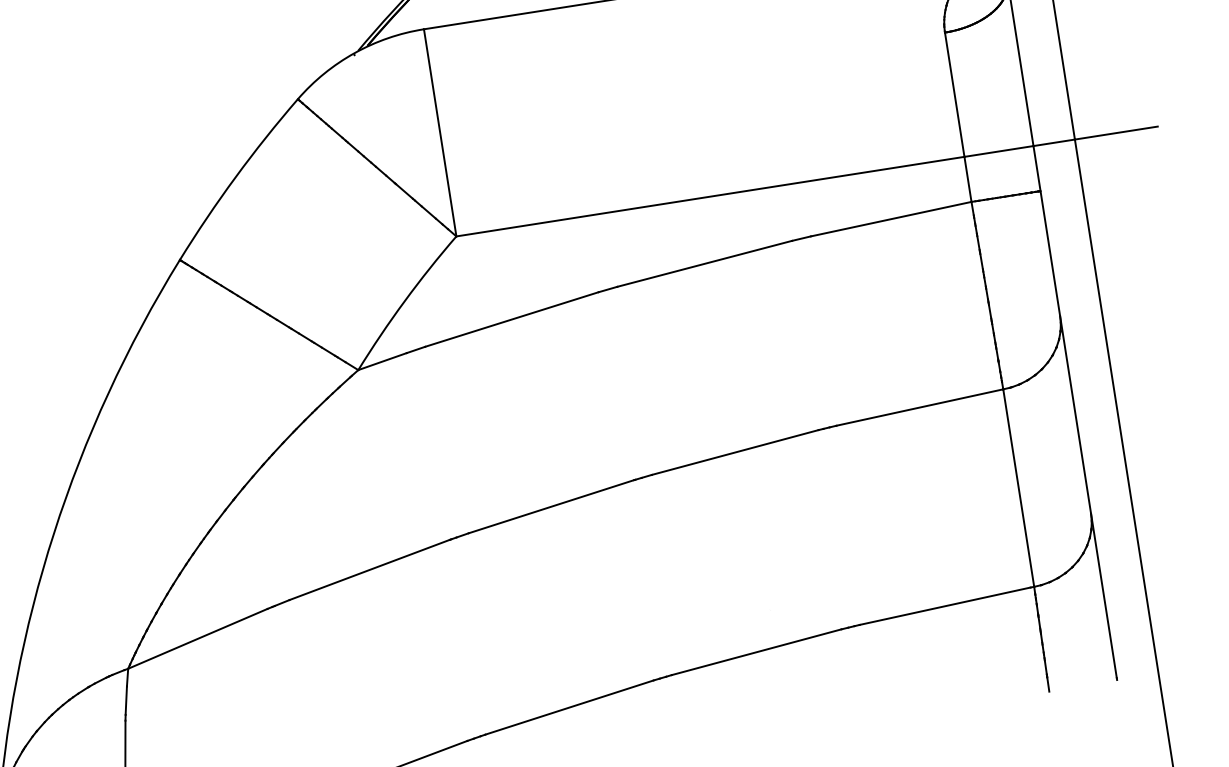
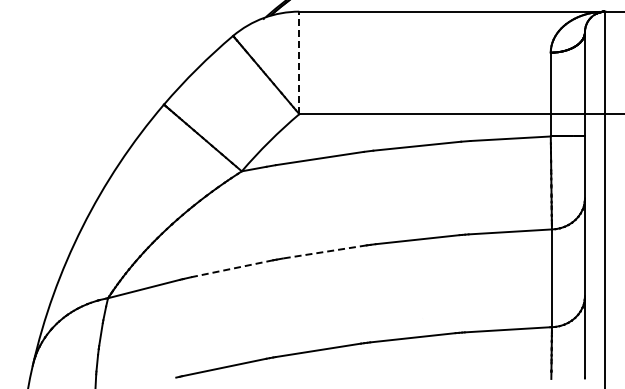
line: (440, 131) -> (299, 62), solid -> dashed
line: (550, 507) -> (324, 252), solid -> dashed
line: (370, 569) -> (232, 268), solid -> dashed

